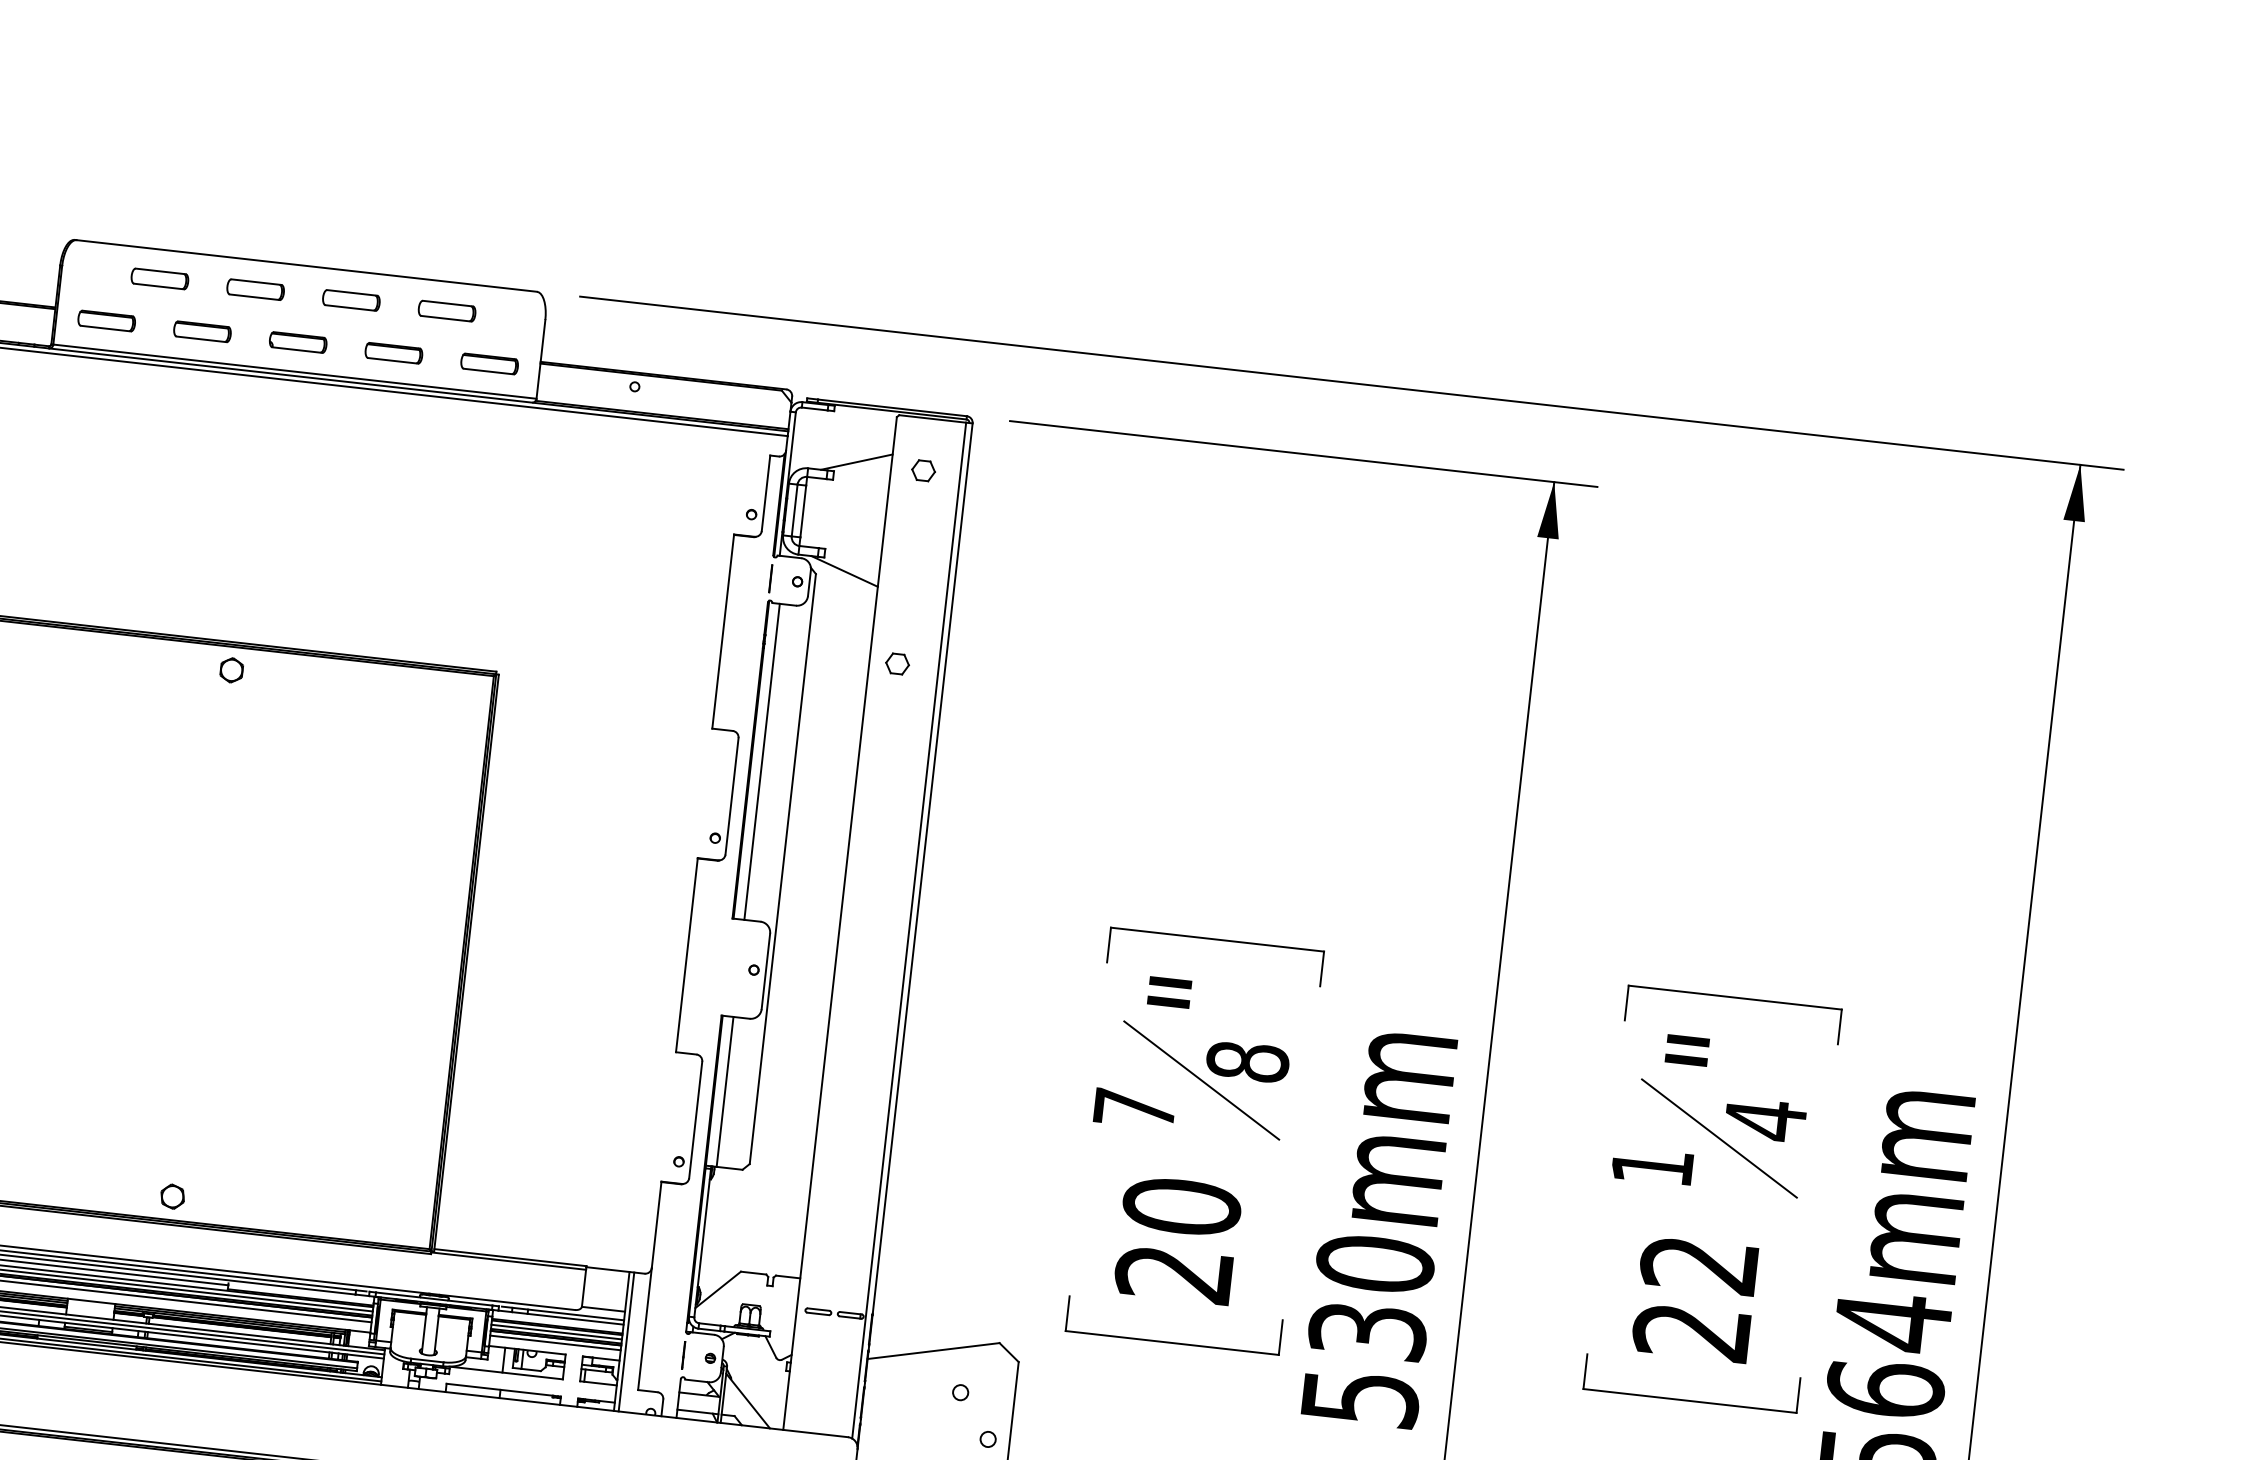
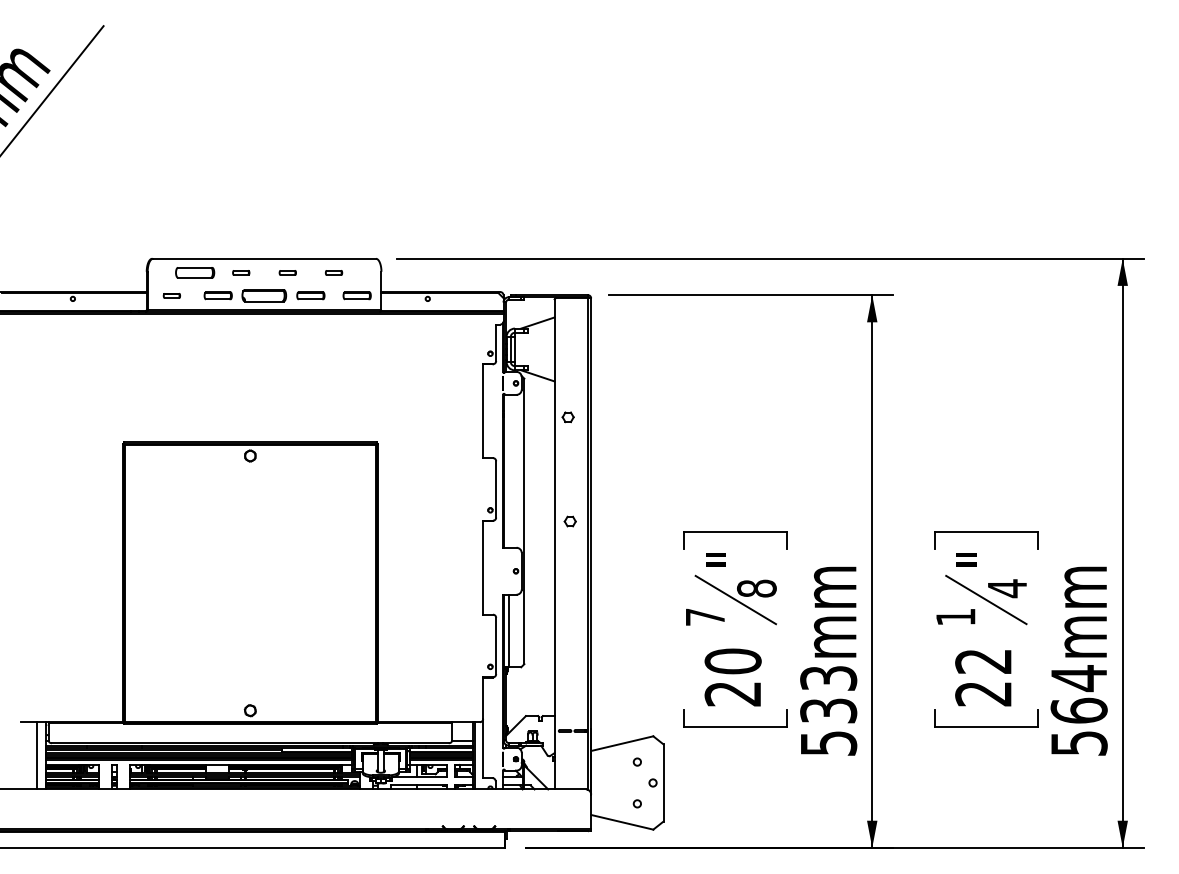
part: (158, 278) -> (194, 272), size x1.4
part: (253, 288) -> (240, 272), size x0.6
part: (351, 299) -> (287, 272), size x0.6
part: (446, 310) -> (333, 272), size x0.6
part: (105, 320) -> (171, 295), size x0.6
part: (298, 341) -> (264, 295), size x1.6
part: (921, 470) -> (569, 521), moved
line: (761, 760) -> (508, 470), removed
text: (1374, 1264) -> (828, 678), 530mm -> 533mm

